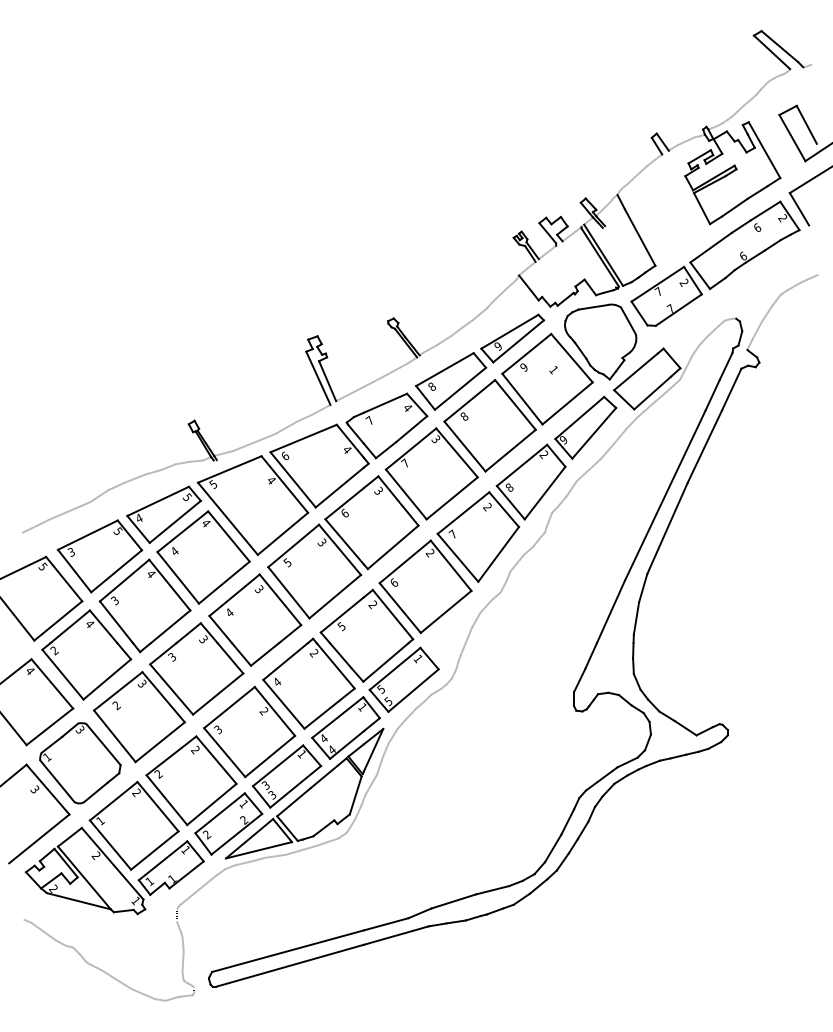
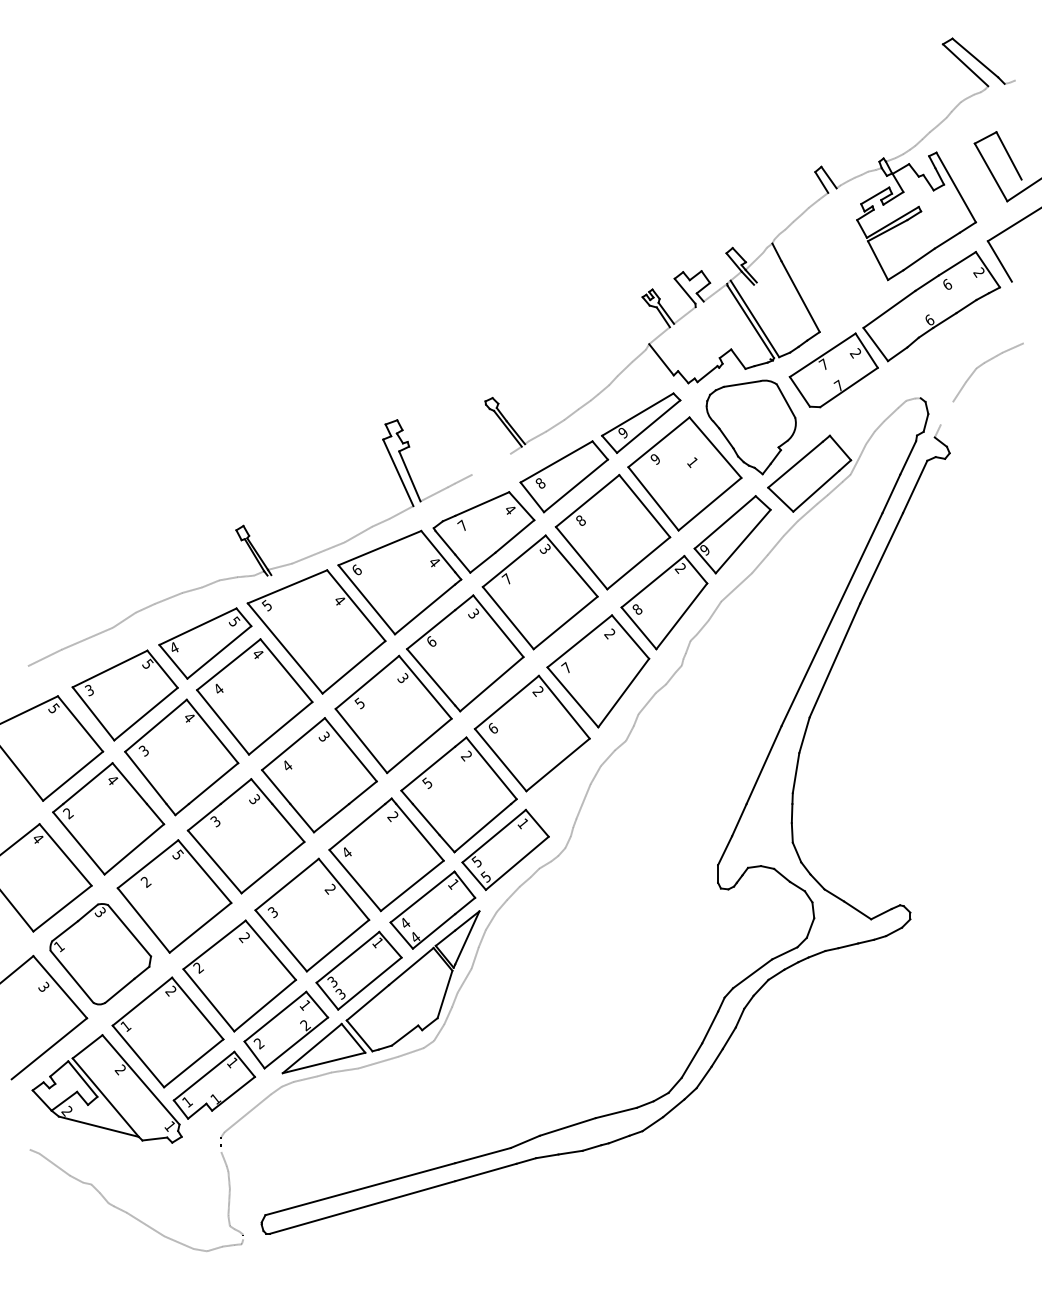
line: (756, 330) -> (946, 413), removed
line: (392, 371) -> (491, 464), removed
text: (143, 683) -> (179, 854), 3 -> 5

